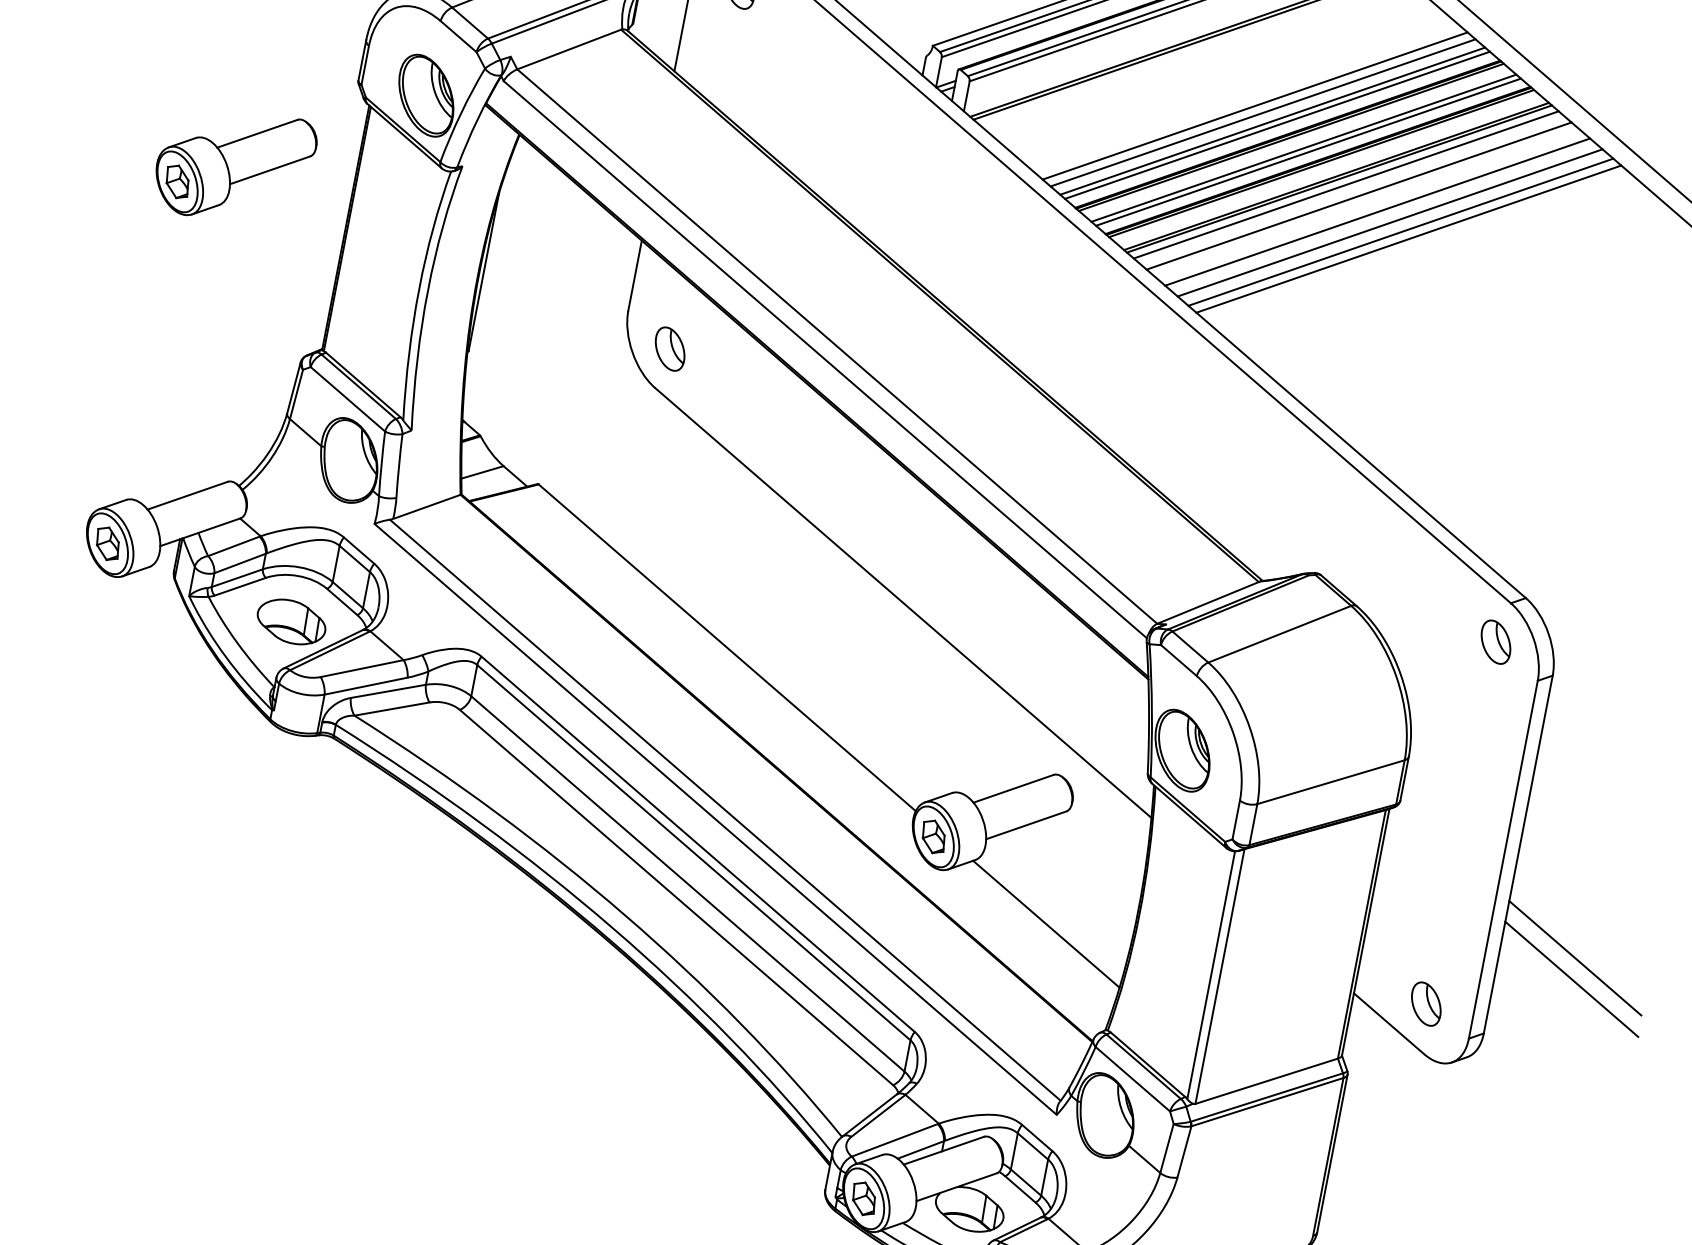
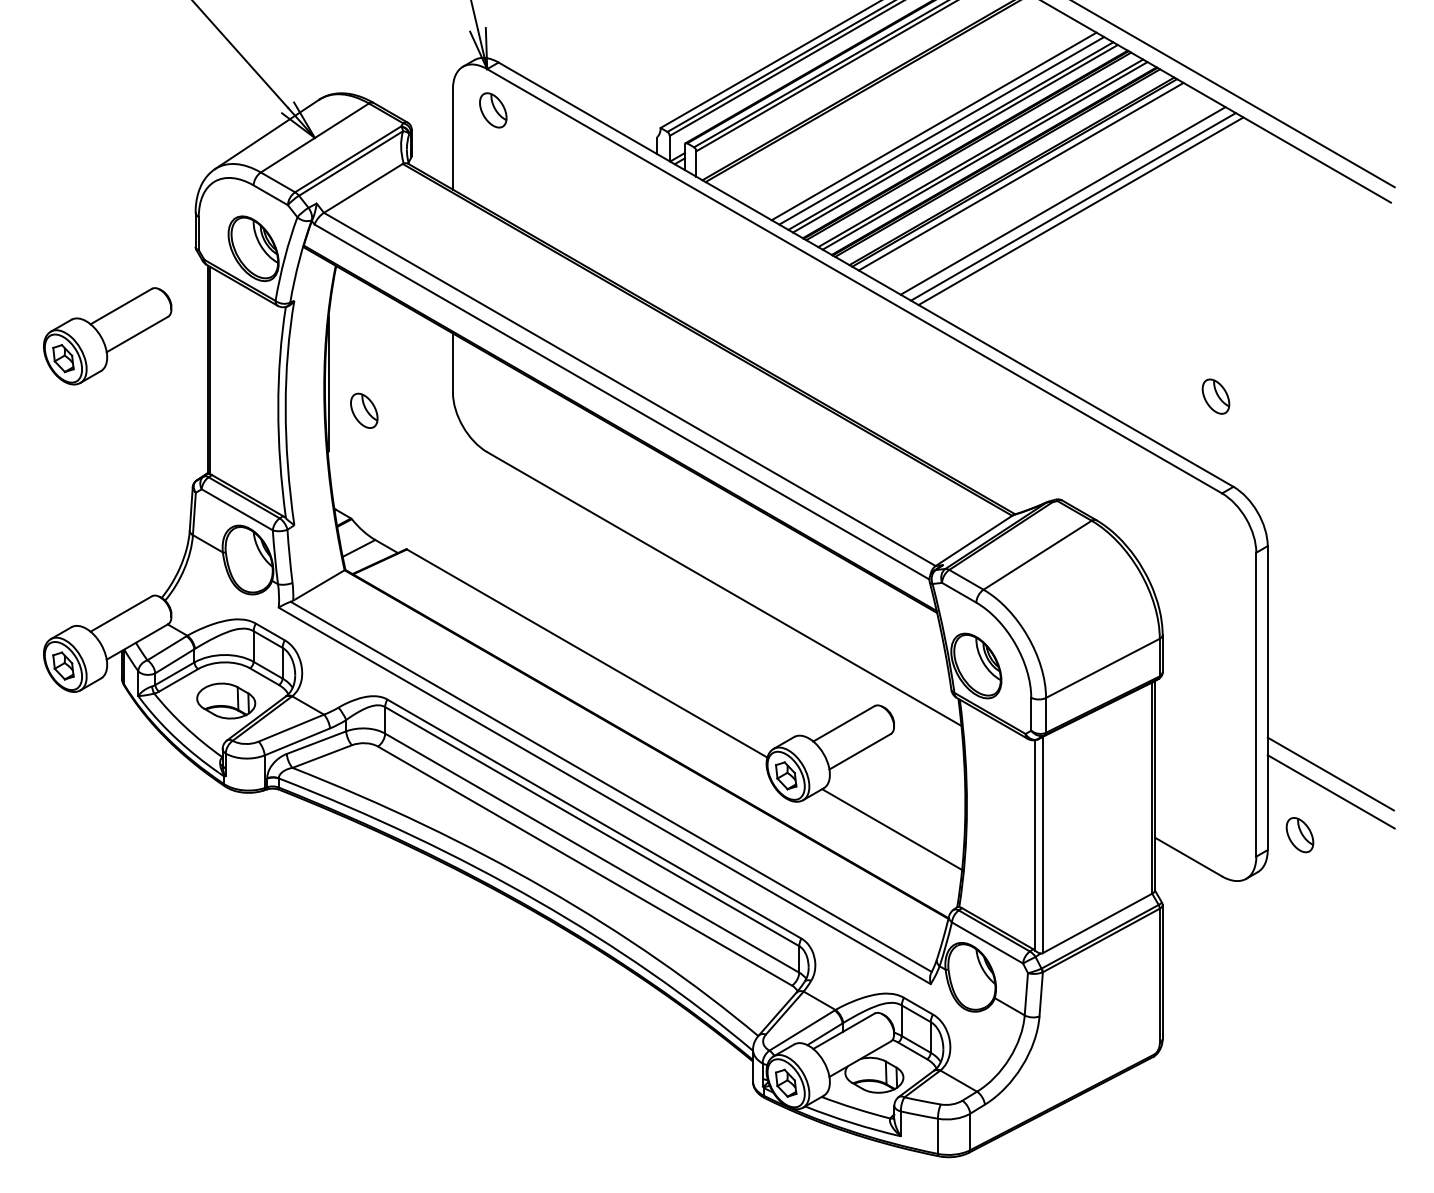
line: (1359, 195) -> (1033, 183), removed
line: (1376, 211) -> (1050, 193), removed
part: (670, 348) -> (364, 410), moved
part: (1495, 641) -> (1215, 396), moved
part: (1425, 1004) -> (1299, 835), moved

